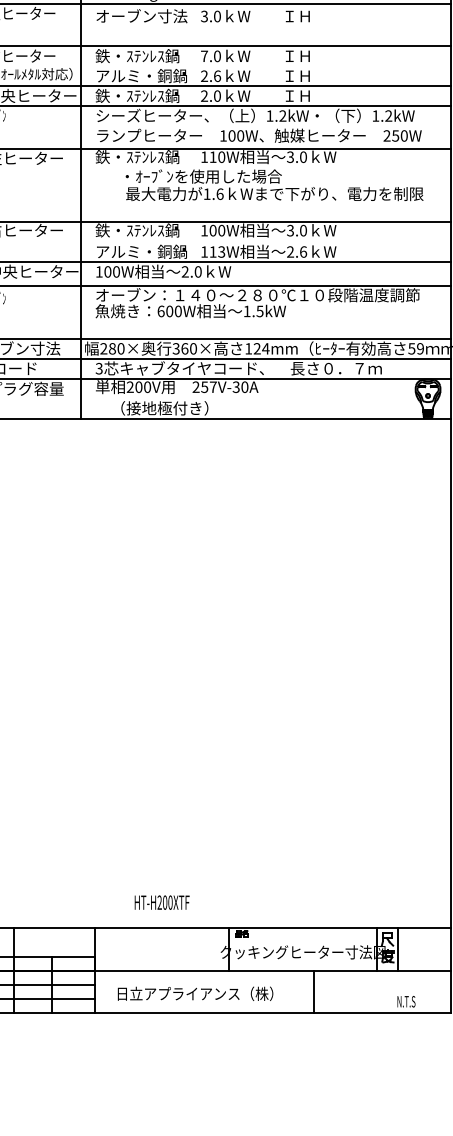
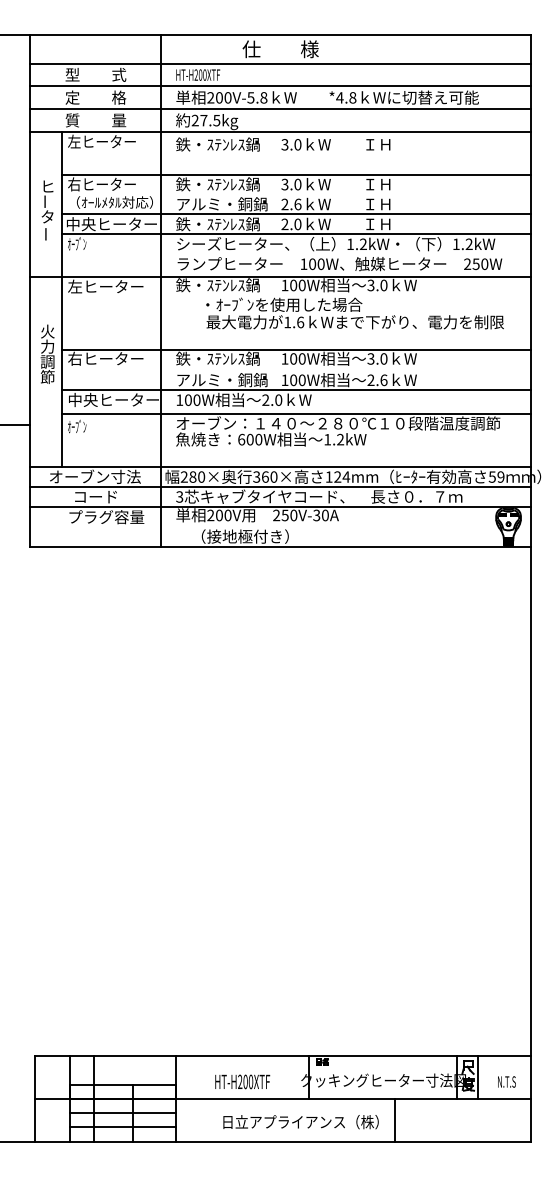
text: (141, 16) -> (221, 144), オーブン寸法 -> 鉄・ｽﾃﾝﾚｽ鍋
text: (204, 56) -> (284, 184), 7.0 -> 3.0
text: (213, 157) -> (293, 285), 110W -> 100W
text: (217, 252) -> (297, 380), 113W -> 100W
text: (260, 311) -> (340, 439), 1.5kW -> 1.2kW
text: (213, 387) -> (293, 515), 257V-30A -> 250V-30A
text: (162, 902) -> (242, 1081), moved
text: (195, 994) -> (300, 1122), moved
text: (406, 1001) -> (506, 1081), moved

